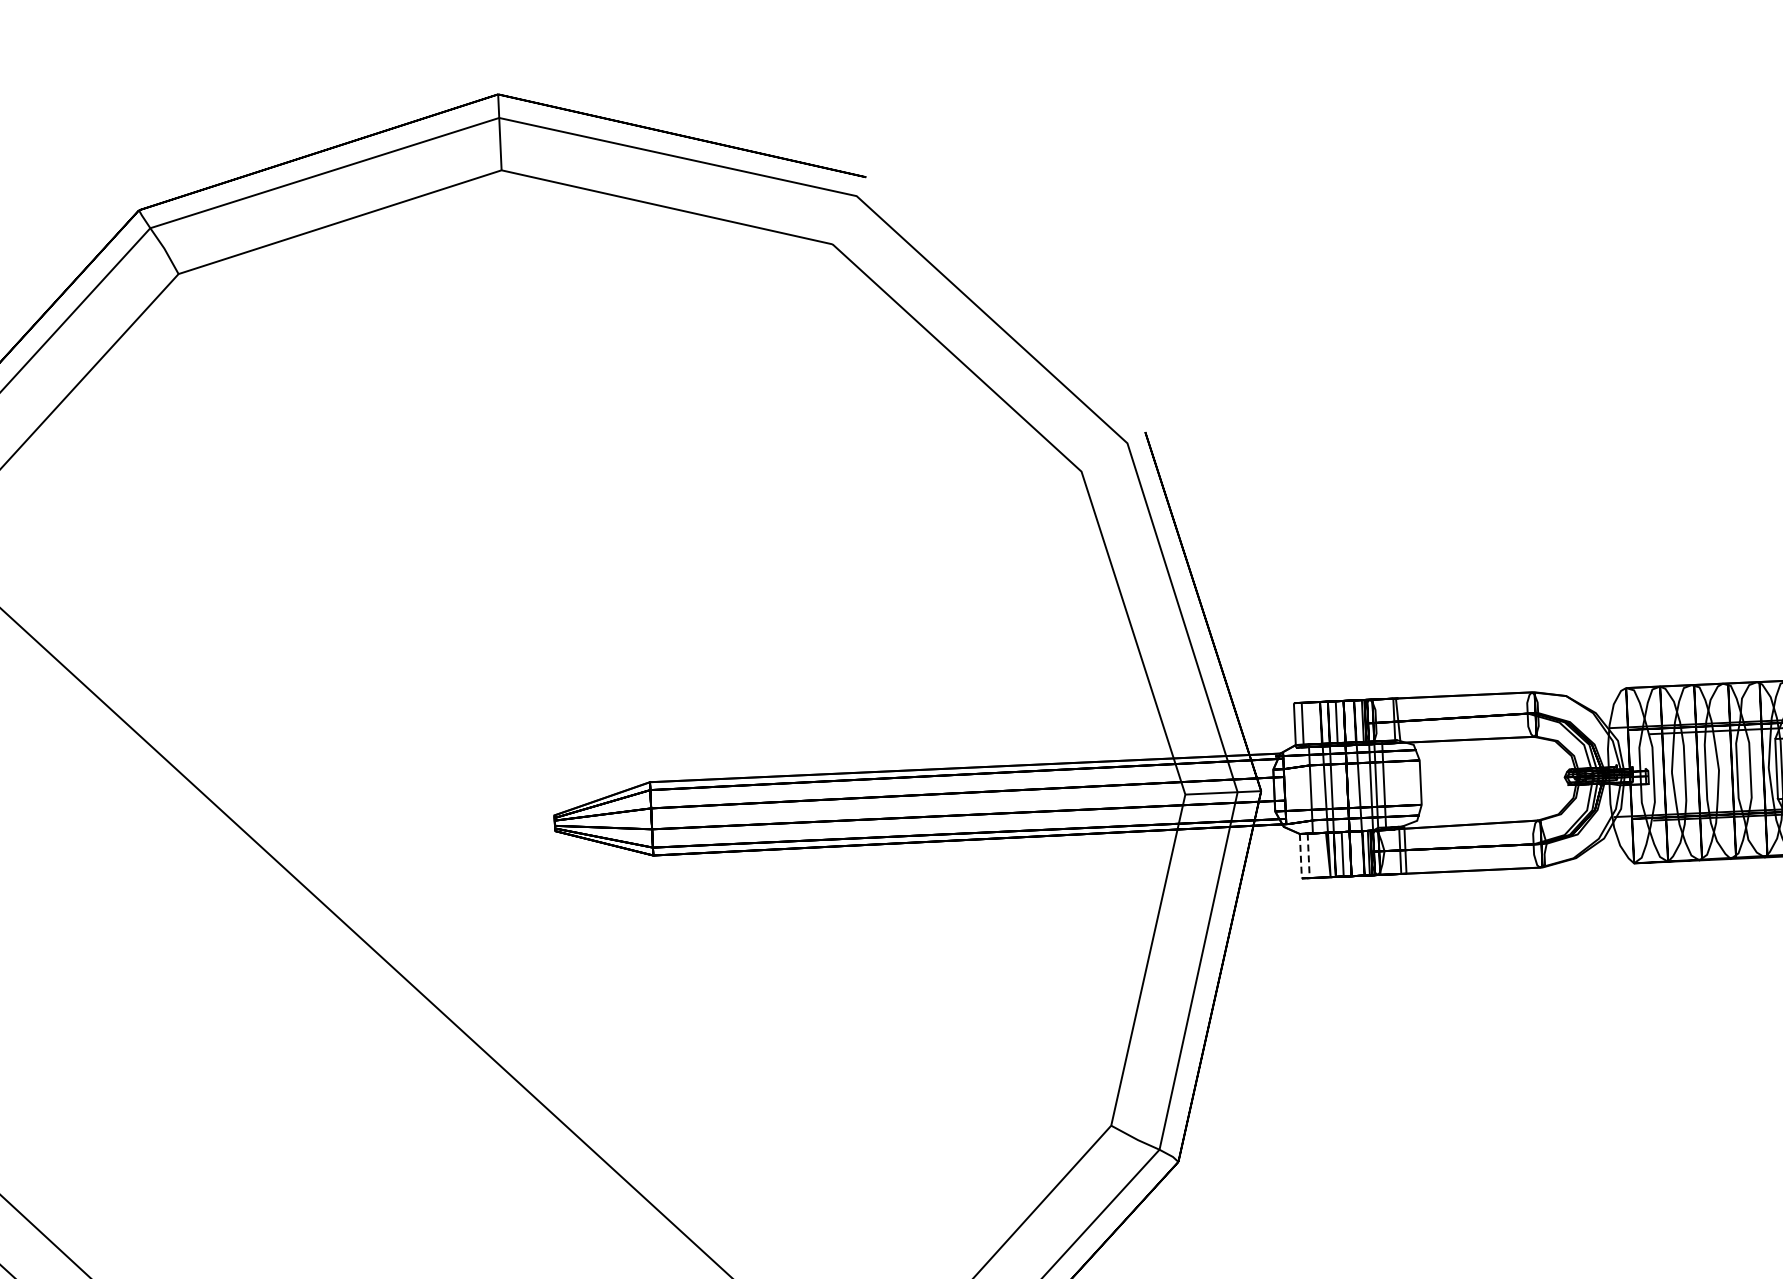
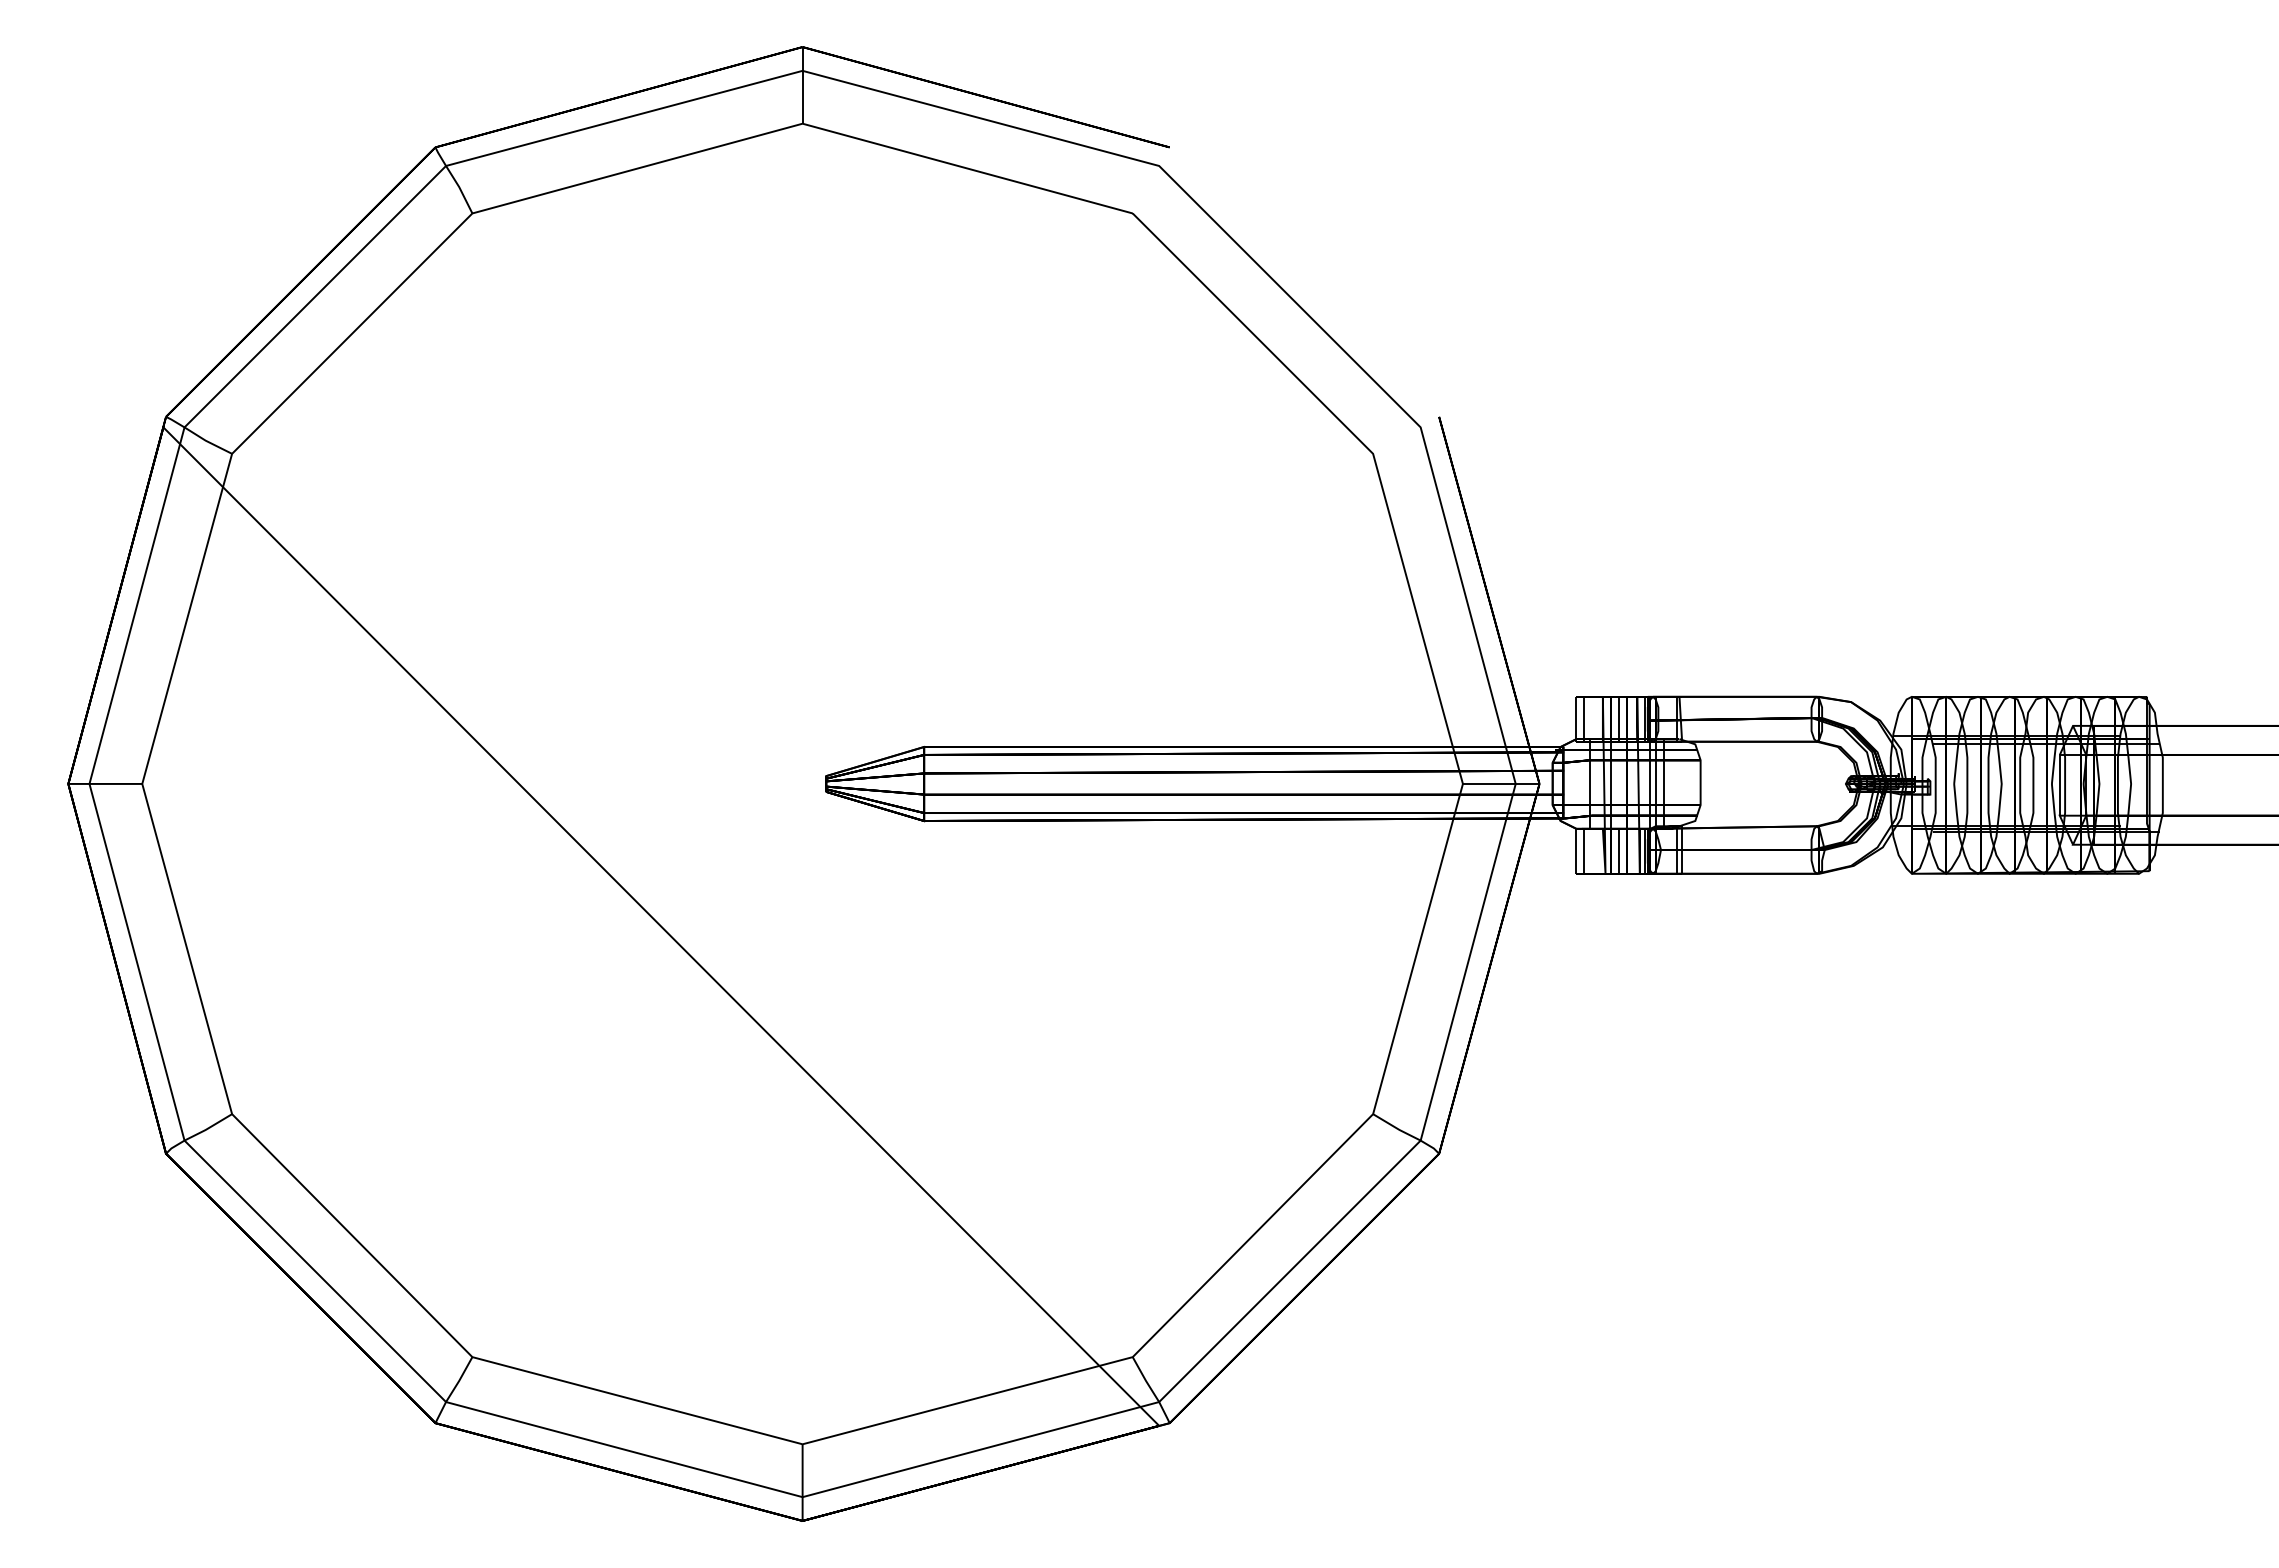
line: (1300, 856) -> (1576, 851), dashed -> solid
line: (1308, 856) -> (1584, 851), dashed -> solid

